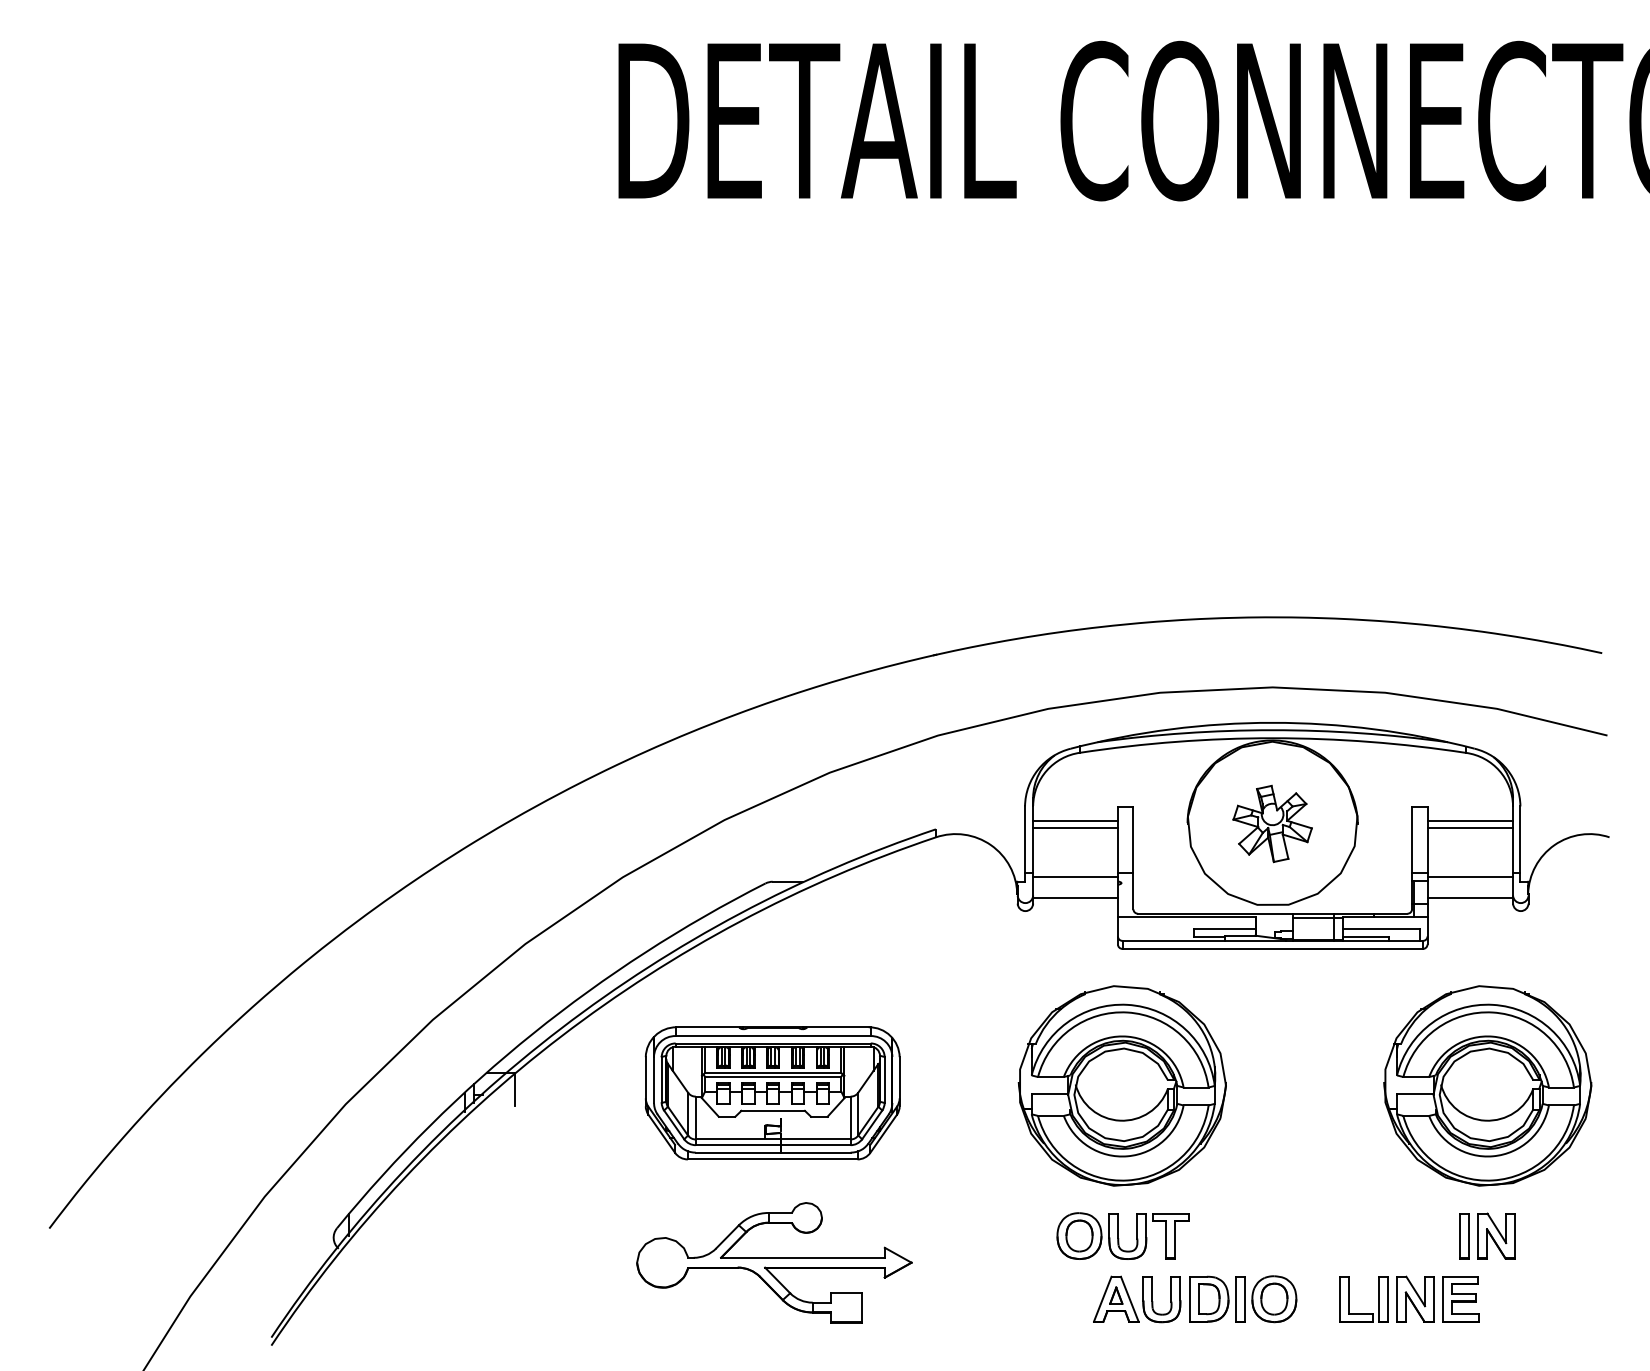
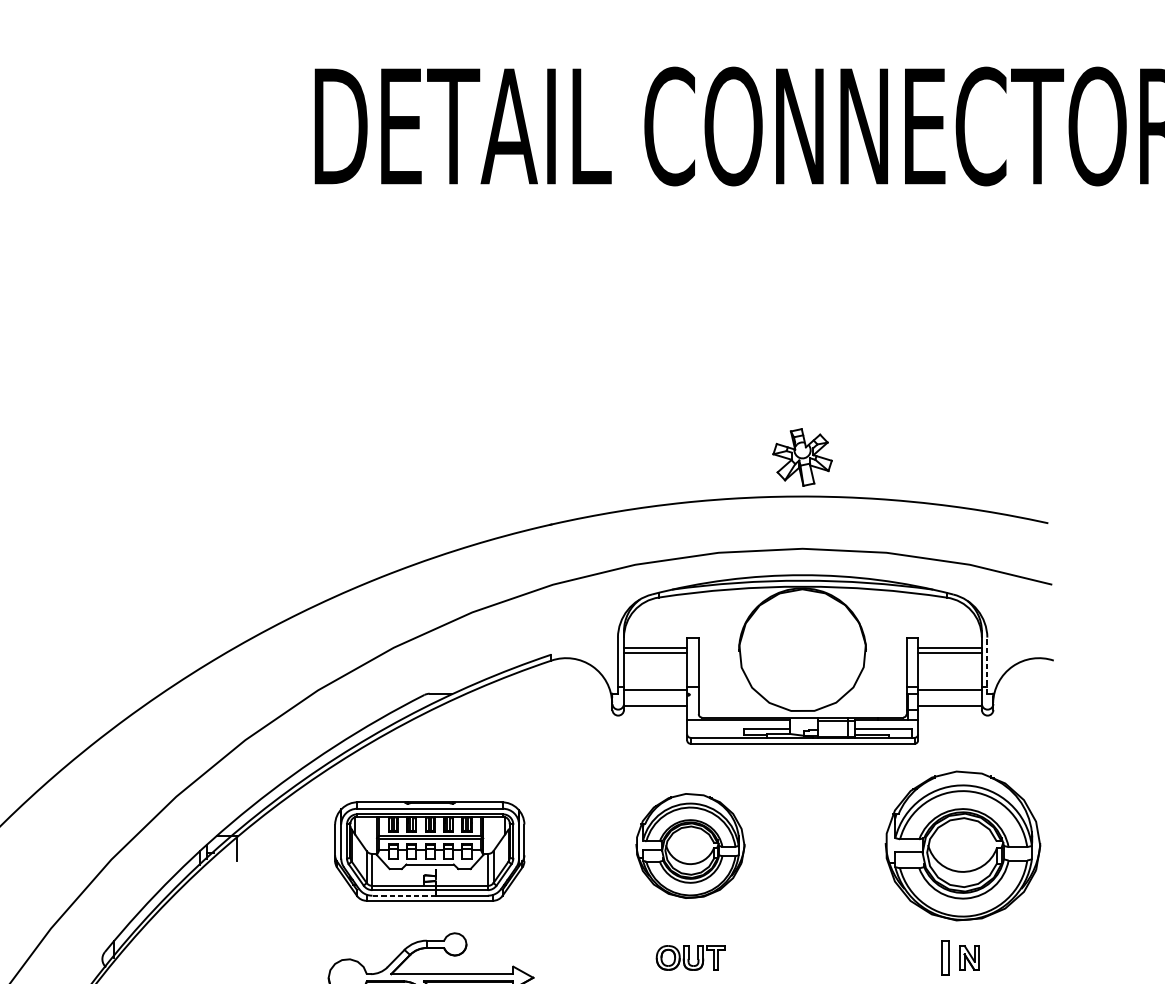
part: (1272, 823) -> (802, 457), moved
line: (1520, 844) -> (987, 665), solid -> dashed
part: (1121, 1085) -> (689, 845), size x0.7
line: (737, 1152) -> (403, 895), solid -> dashed
part: (1122, 1235) -> (690, 957), size x0.7
part: (1496, 1235) -> (969, 957), size x0.7

